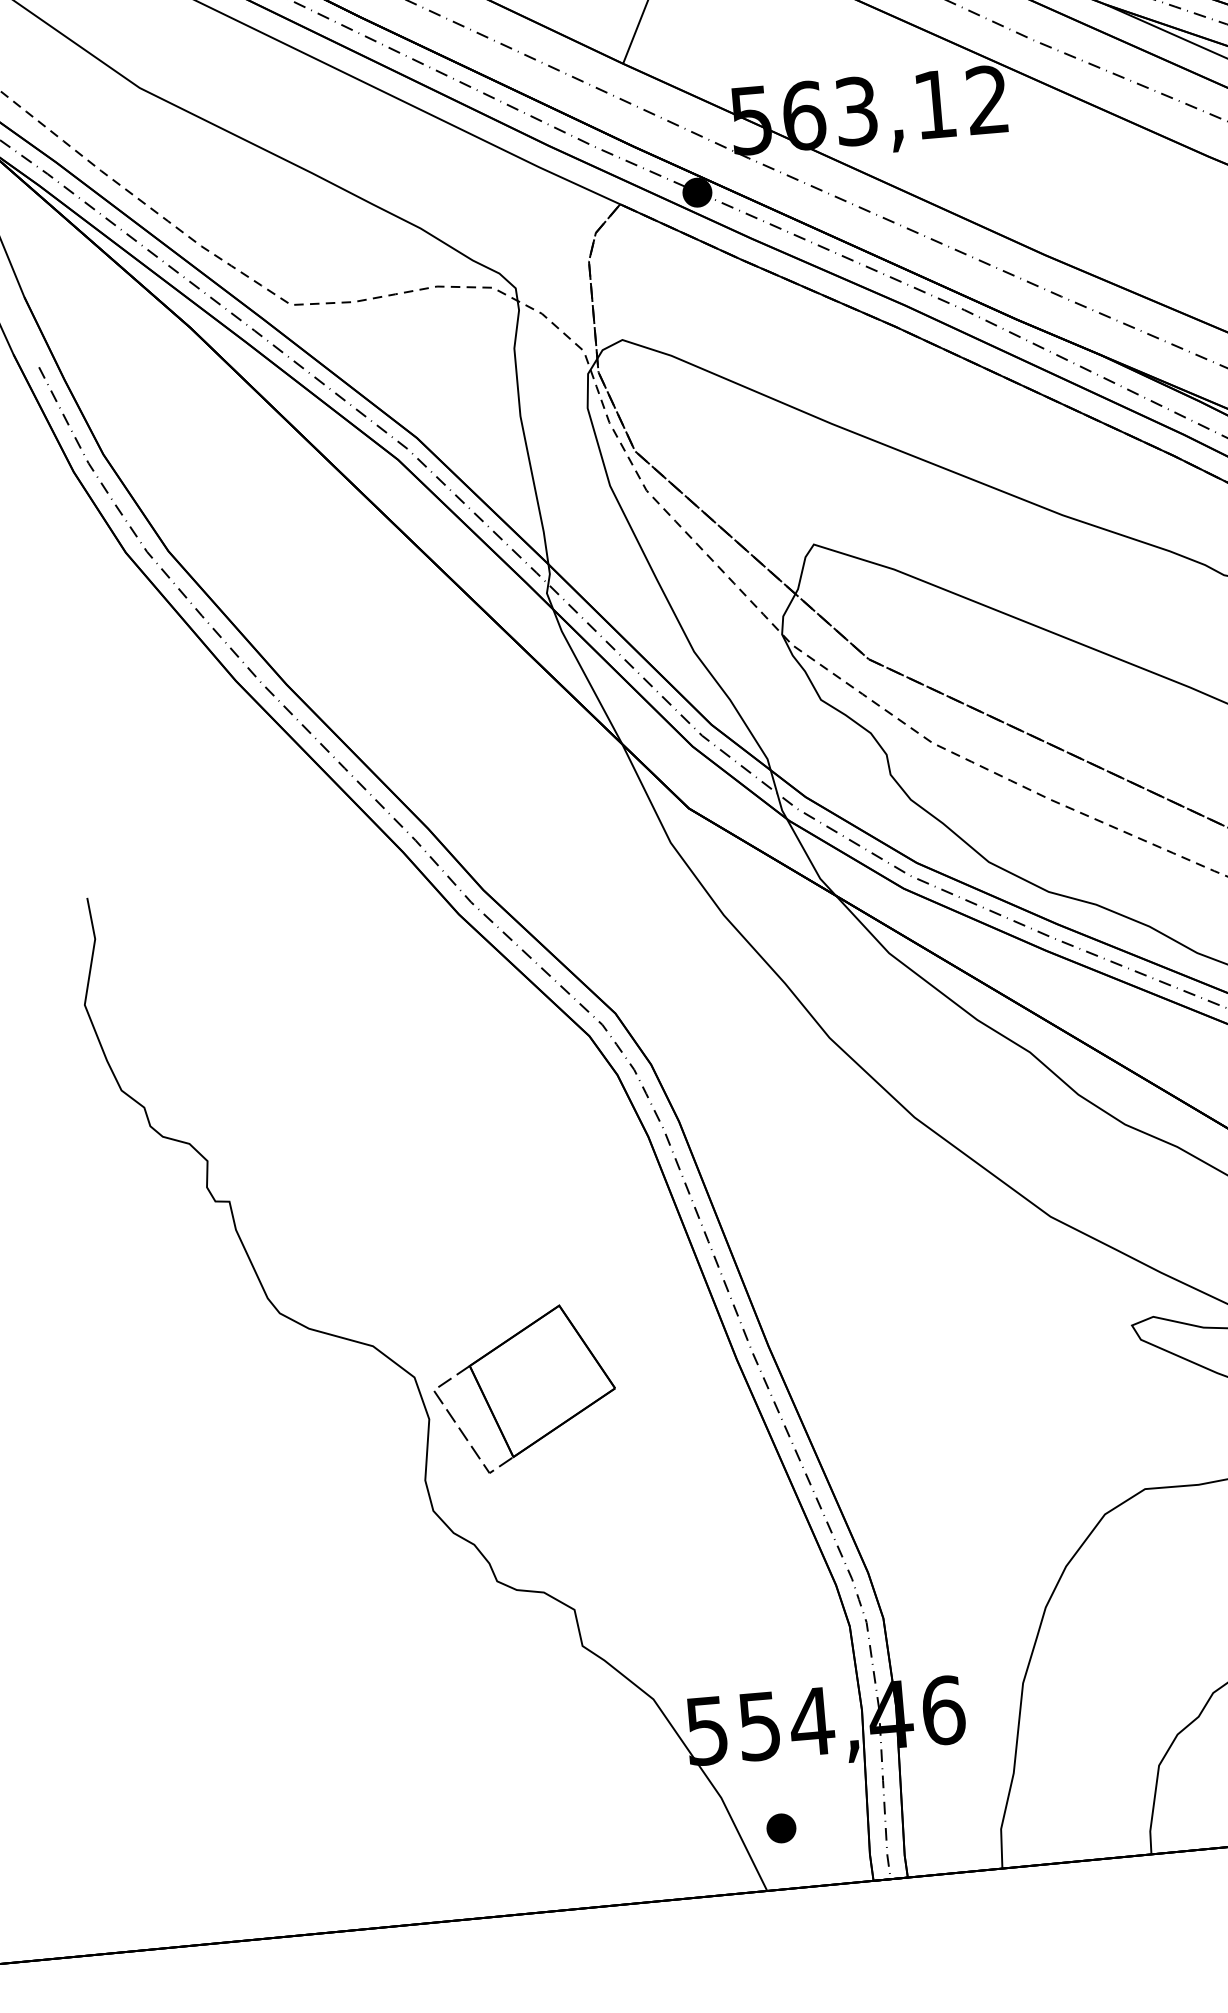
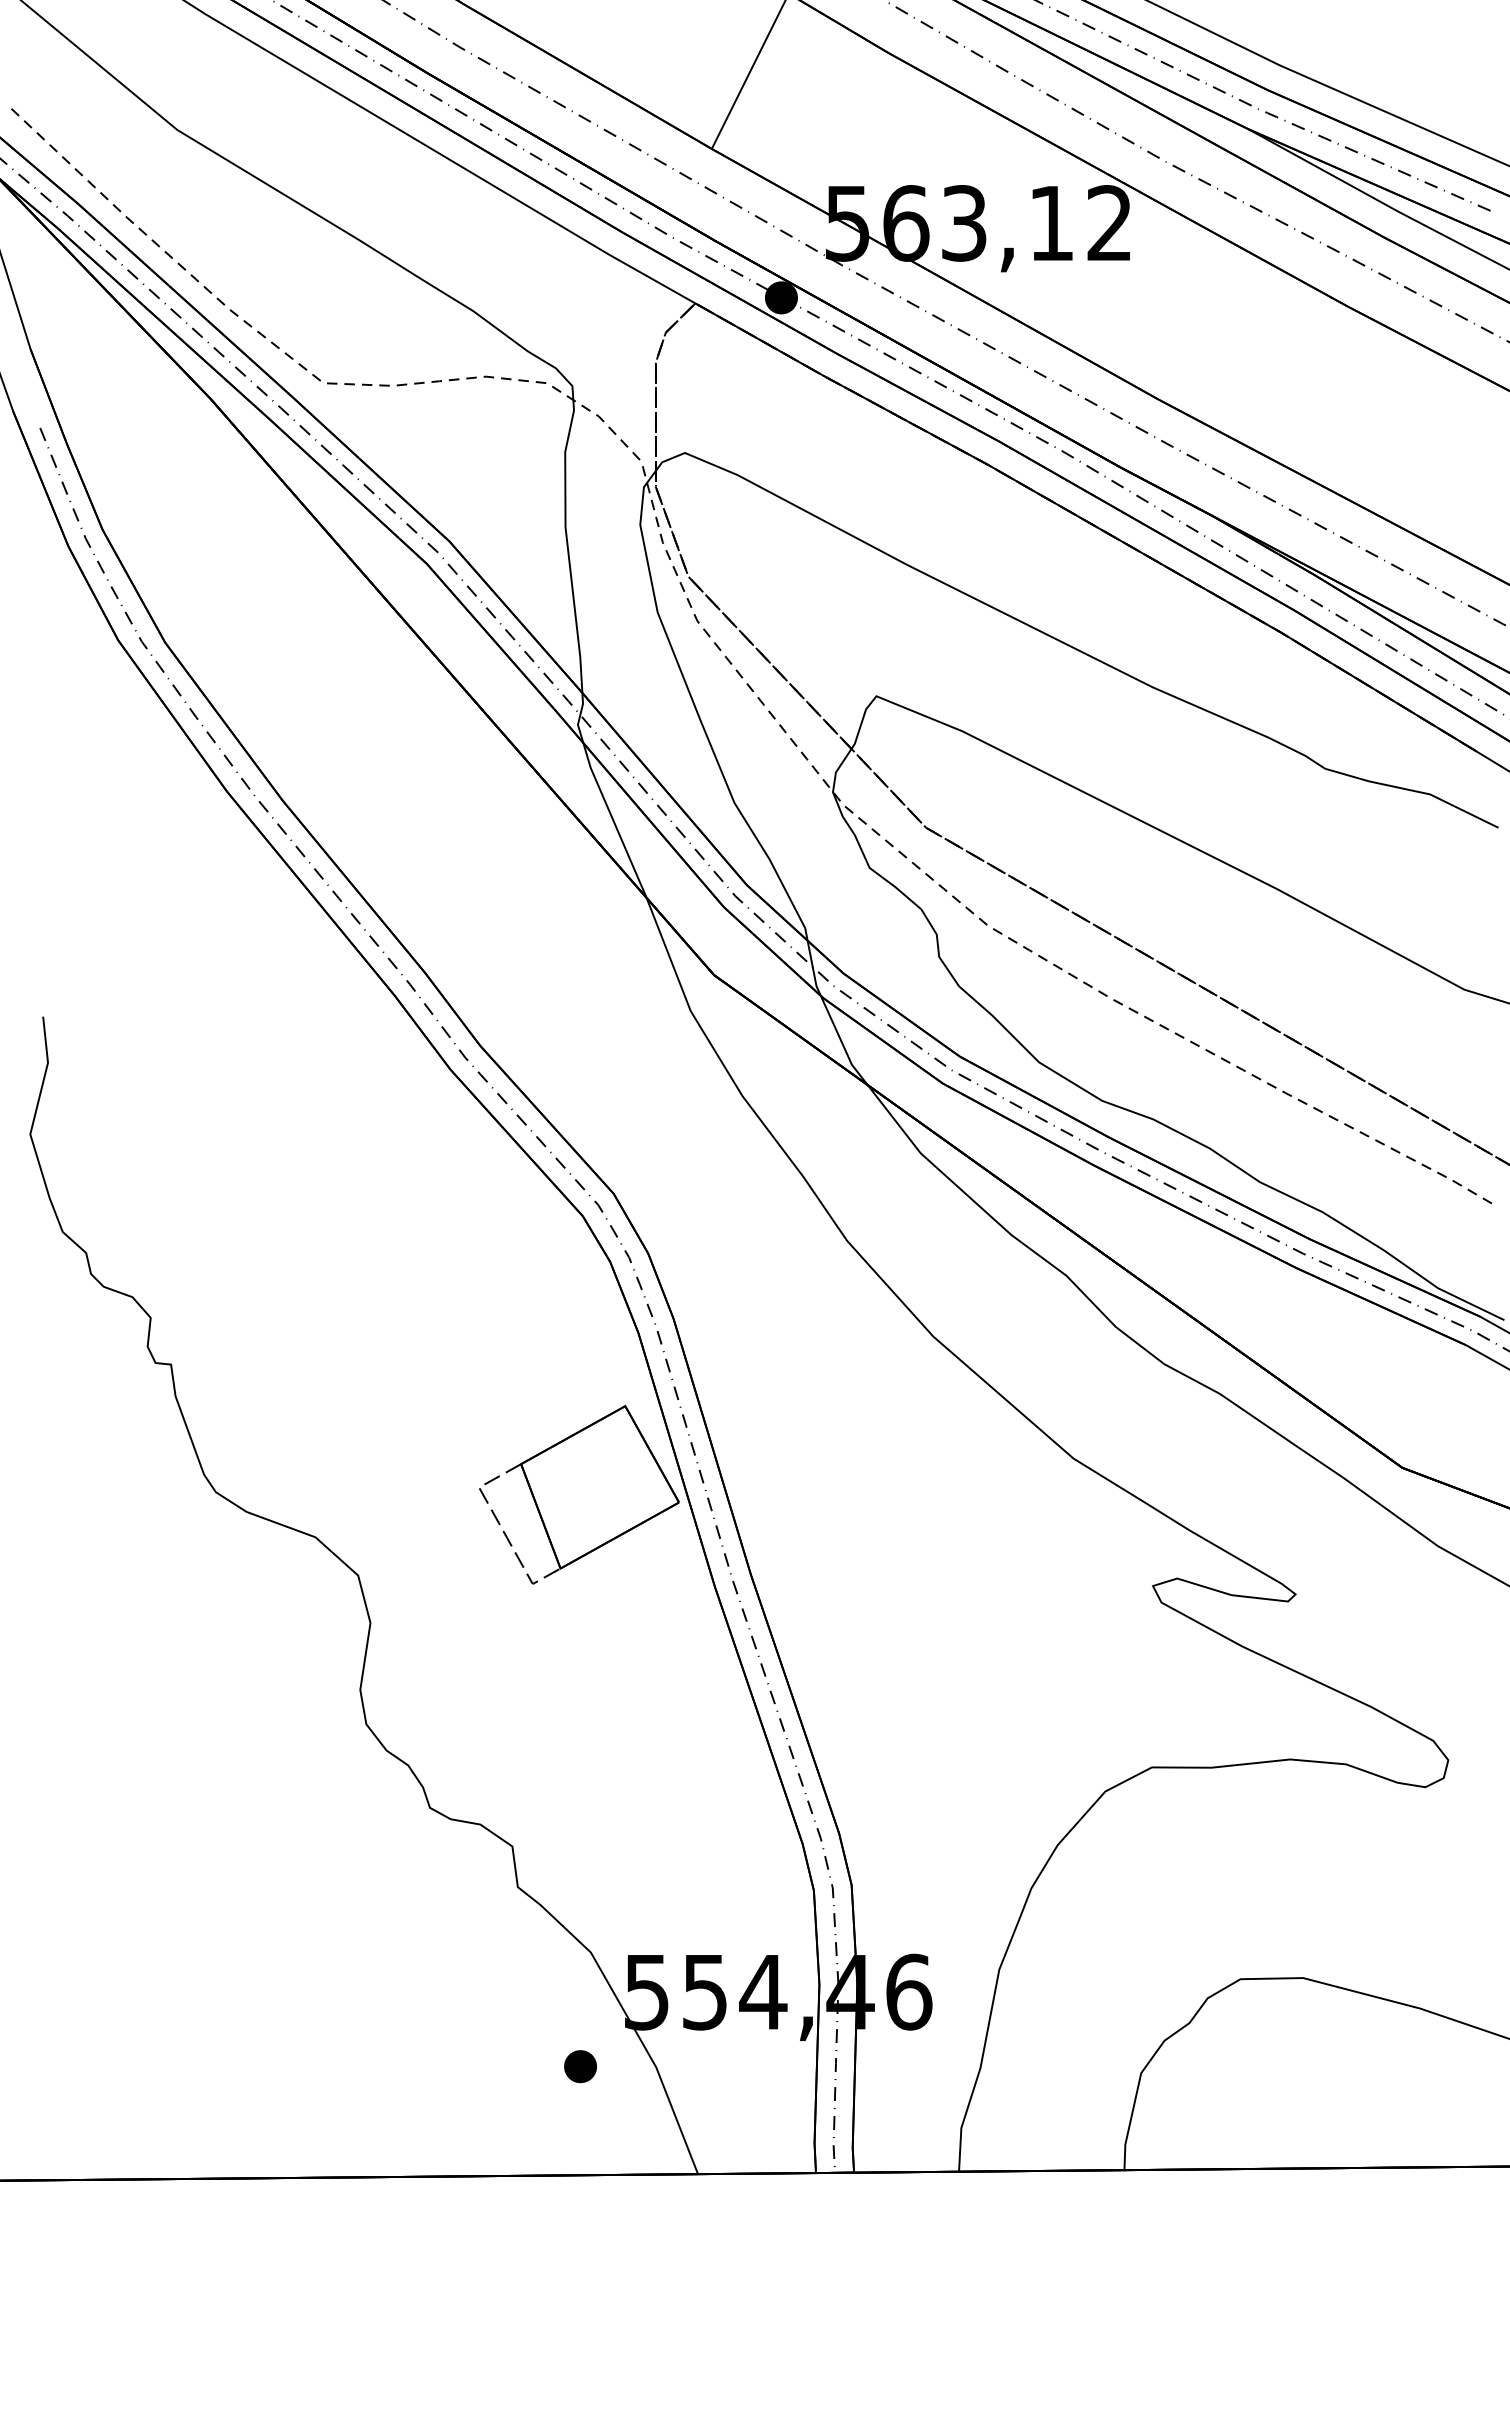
part: (524, 1388) -> (579, 1494), moved
part: (781, 1828) -> (580, 2066), moved

